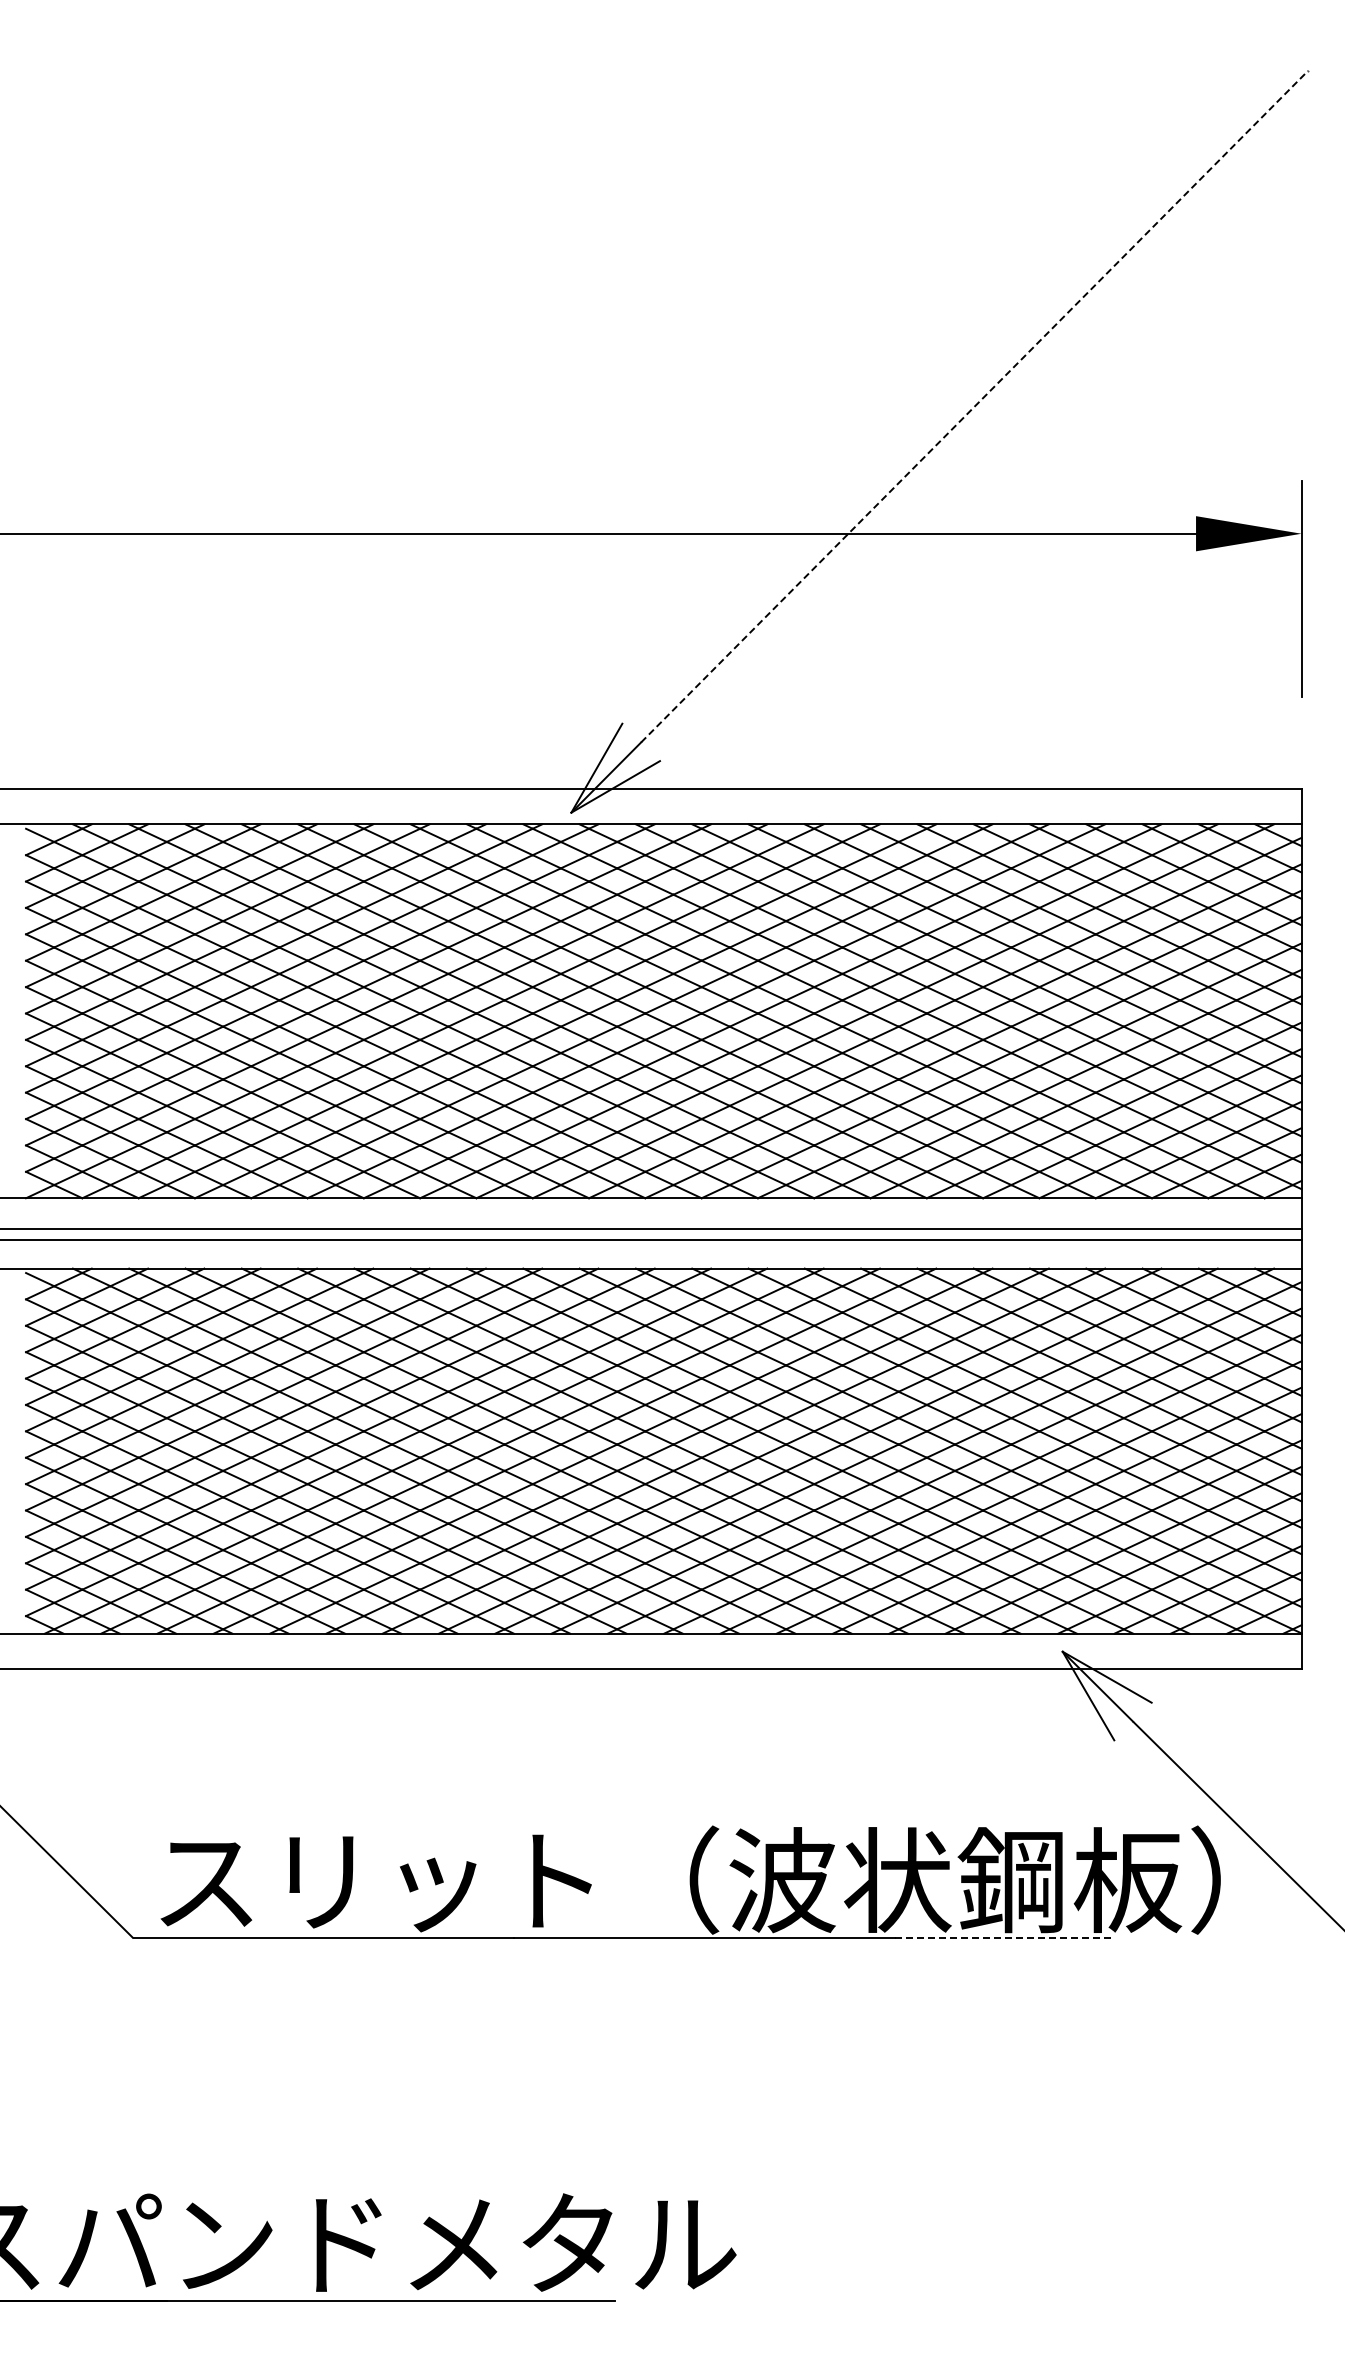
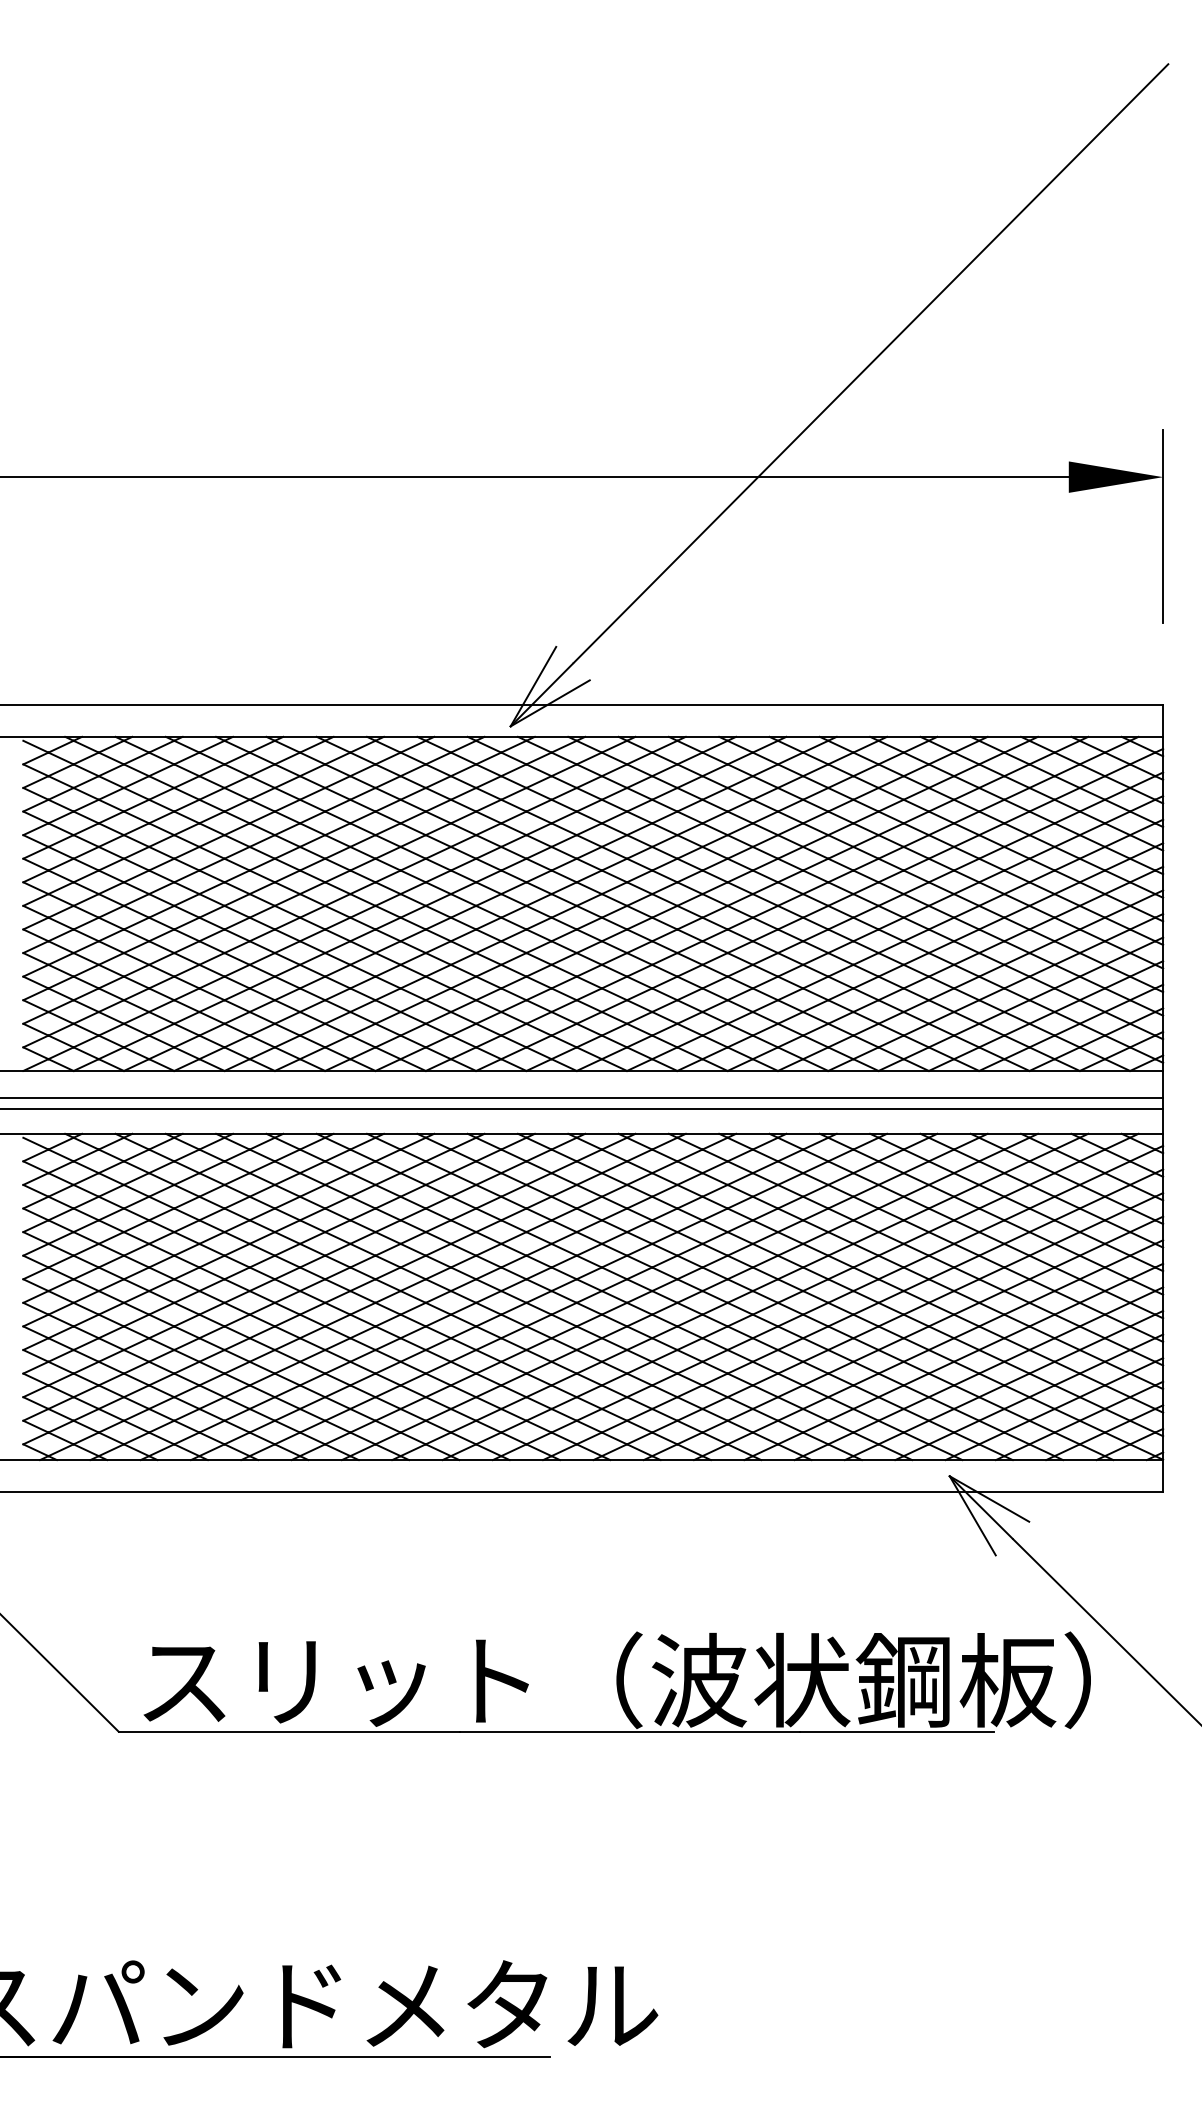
line: (975, 406) -> (871, 363), dashed -> solid
line: (1004, 1938) -> (897, 1732), dashed -> solid

